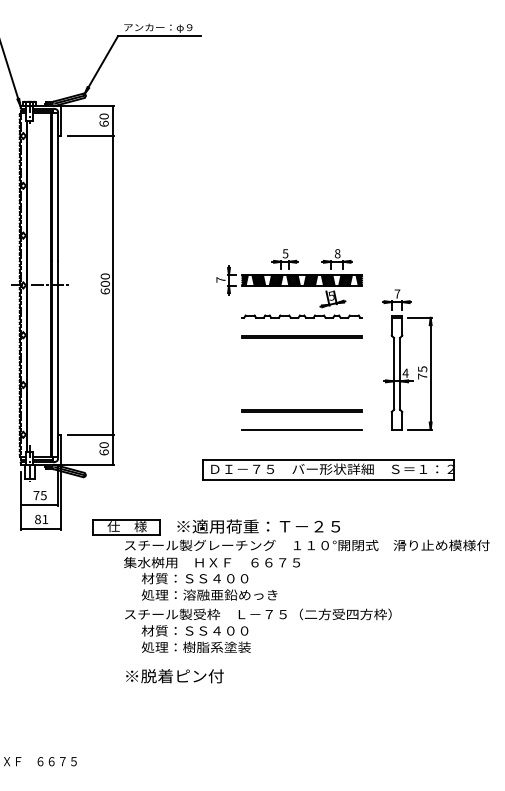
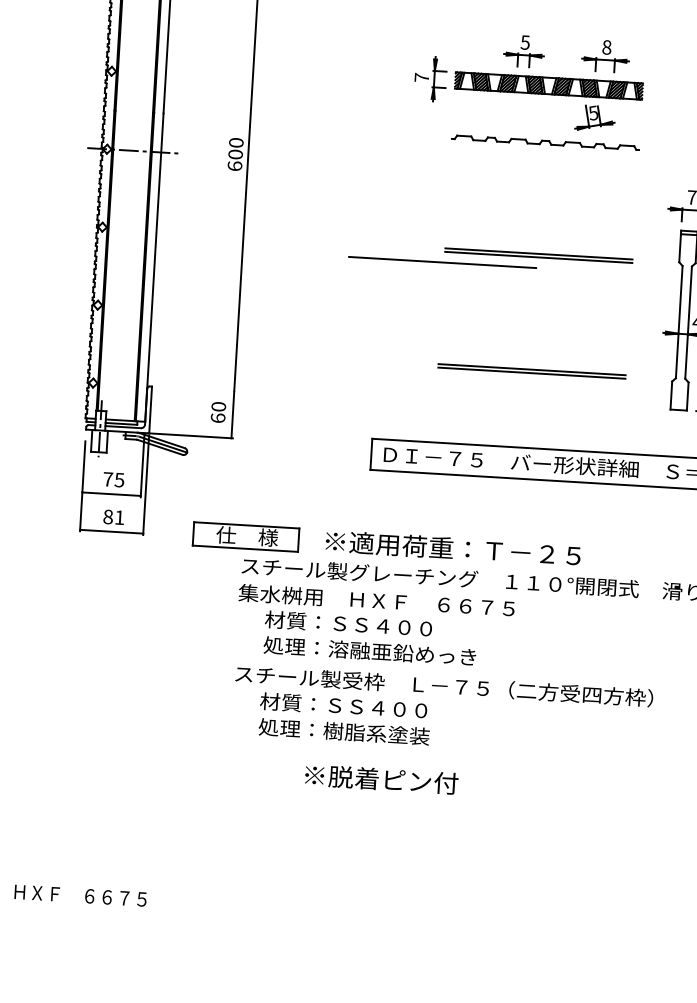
part: (289, 283) -> (528, 89), moved
line: (301, 429) -> (441, 261), moved
line: (91, 434) -> (199, 388), removed
text: (174, 676) -> (380, 779), moved

